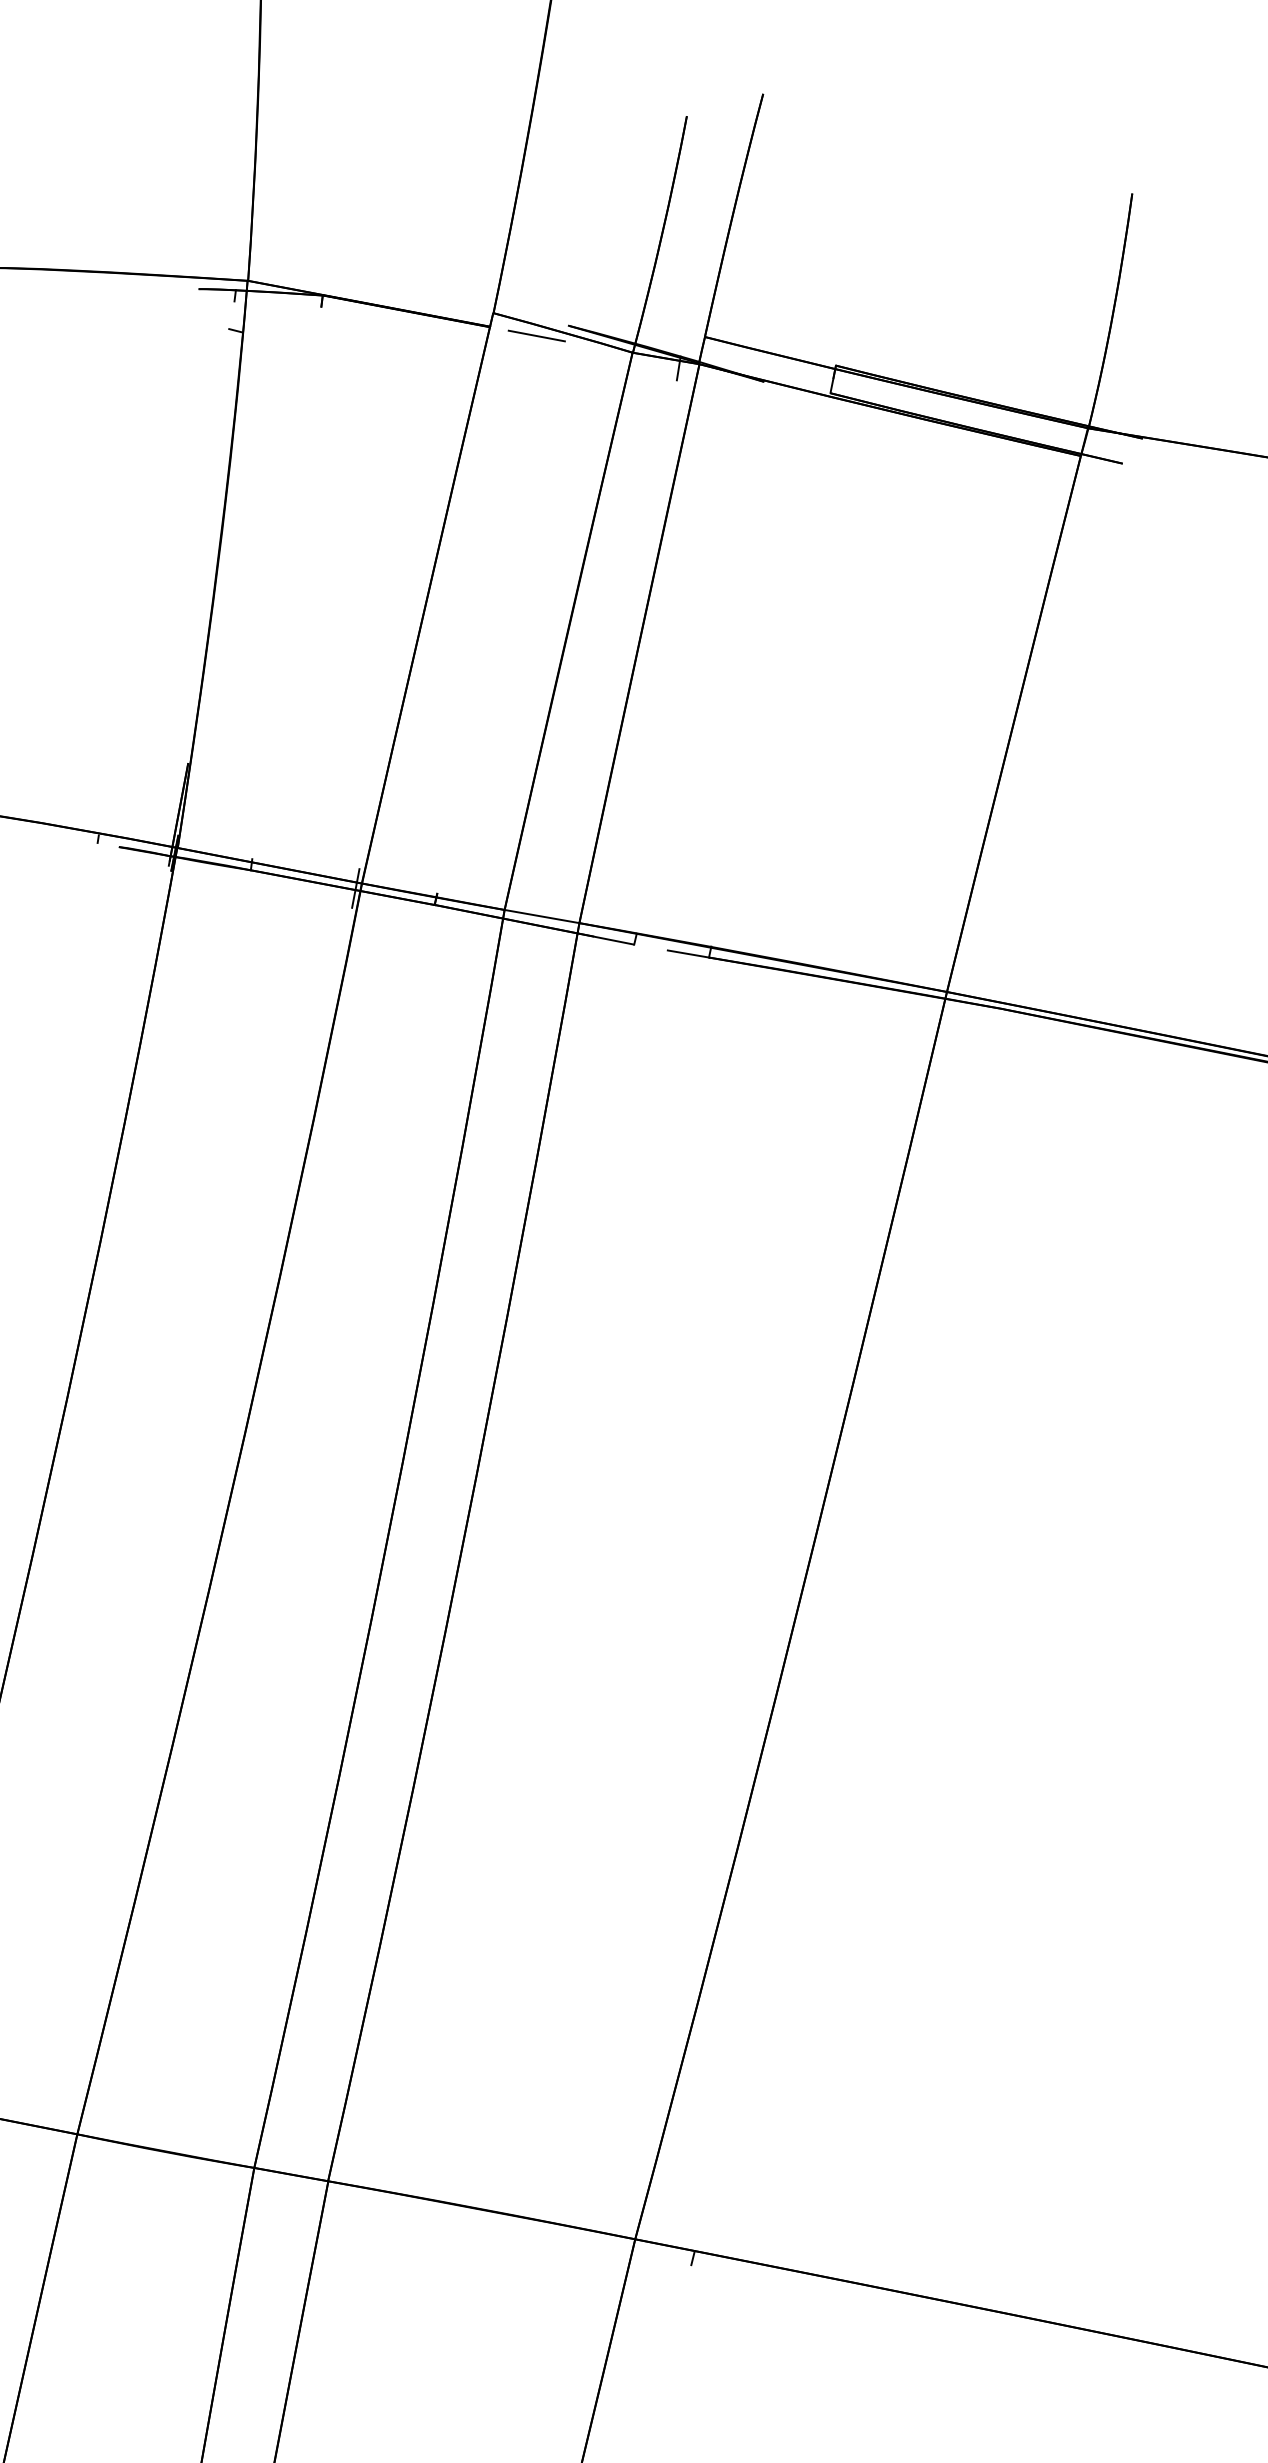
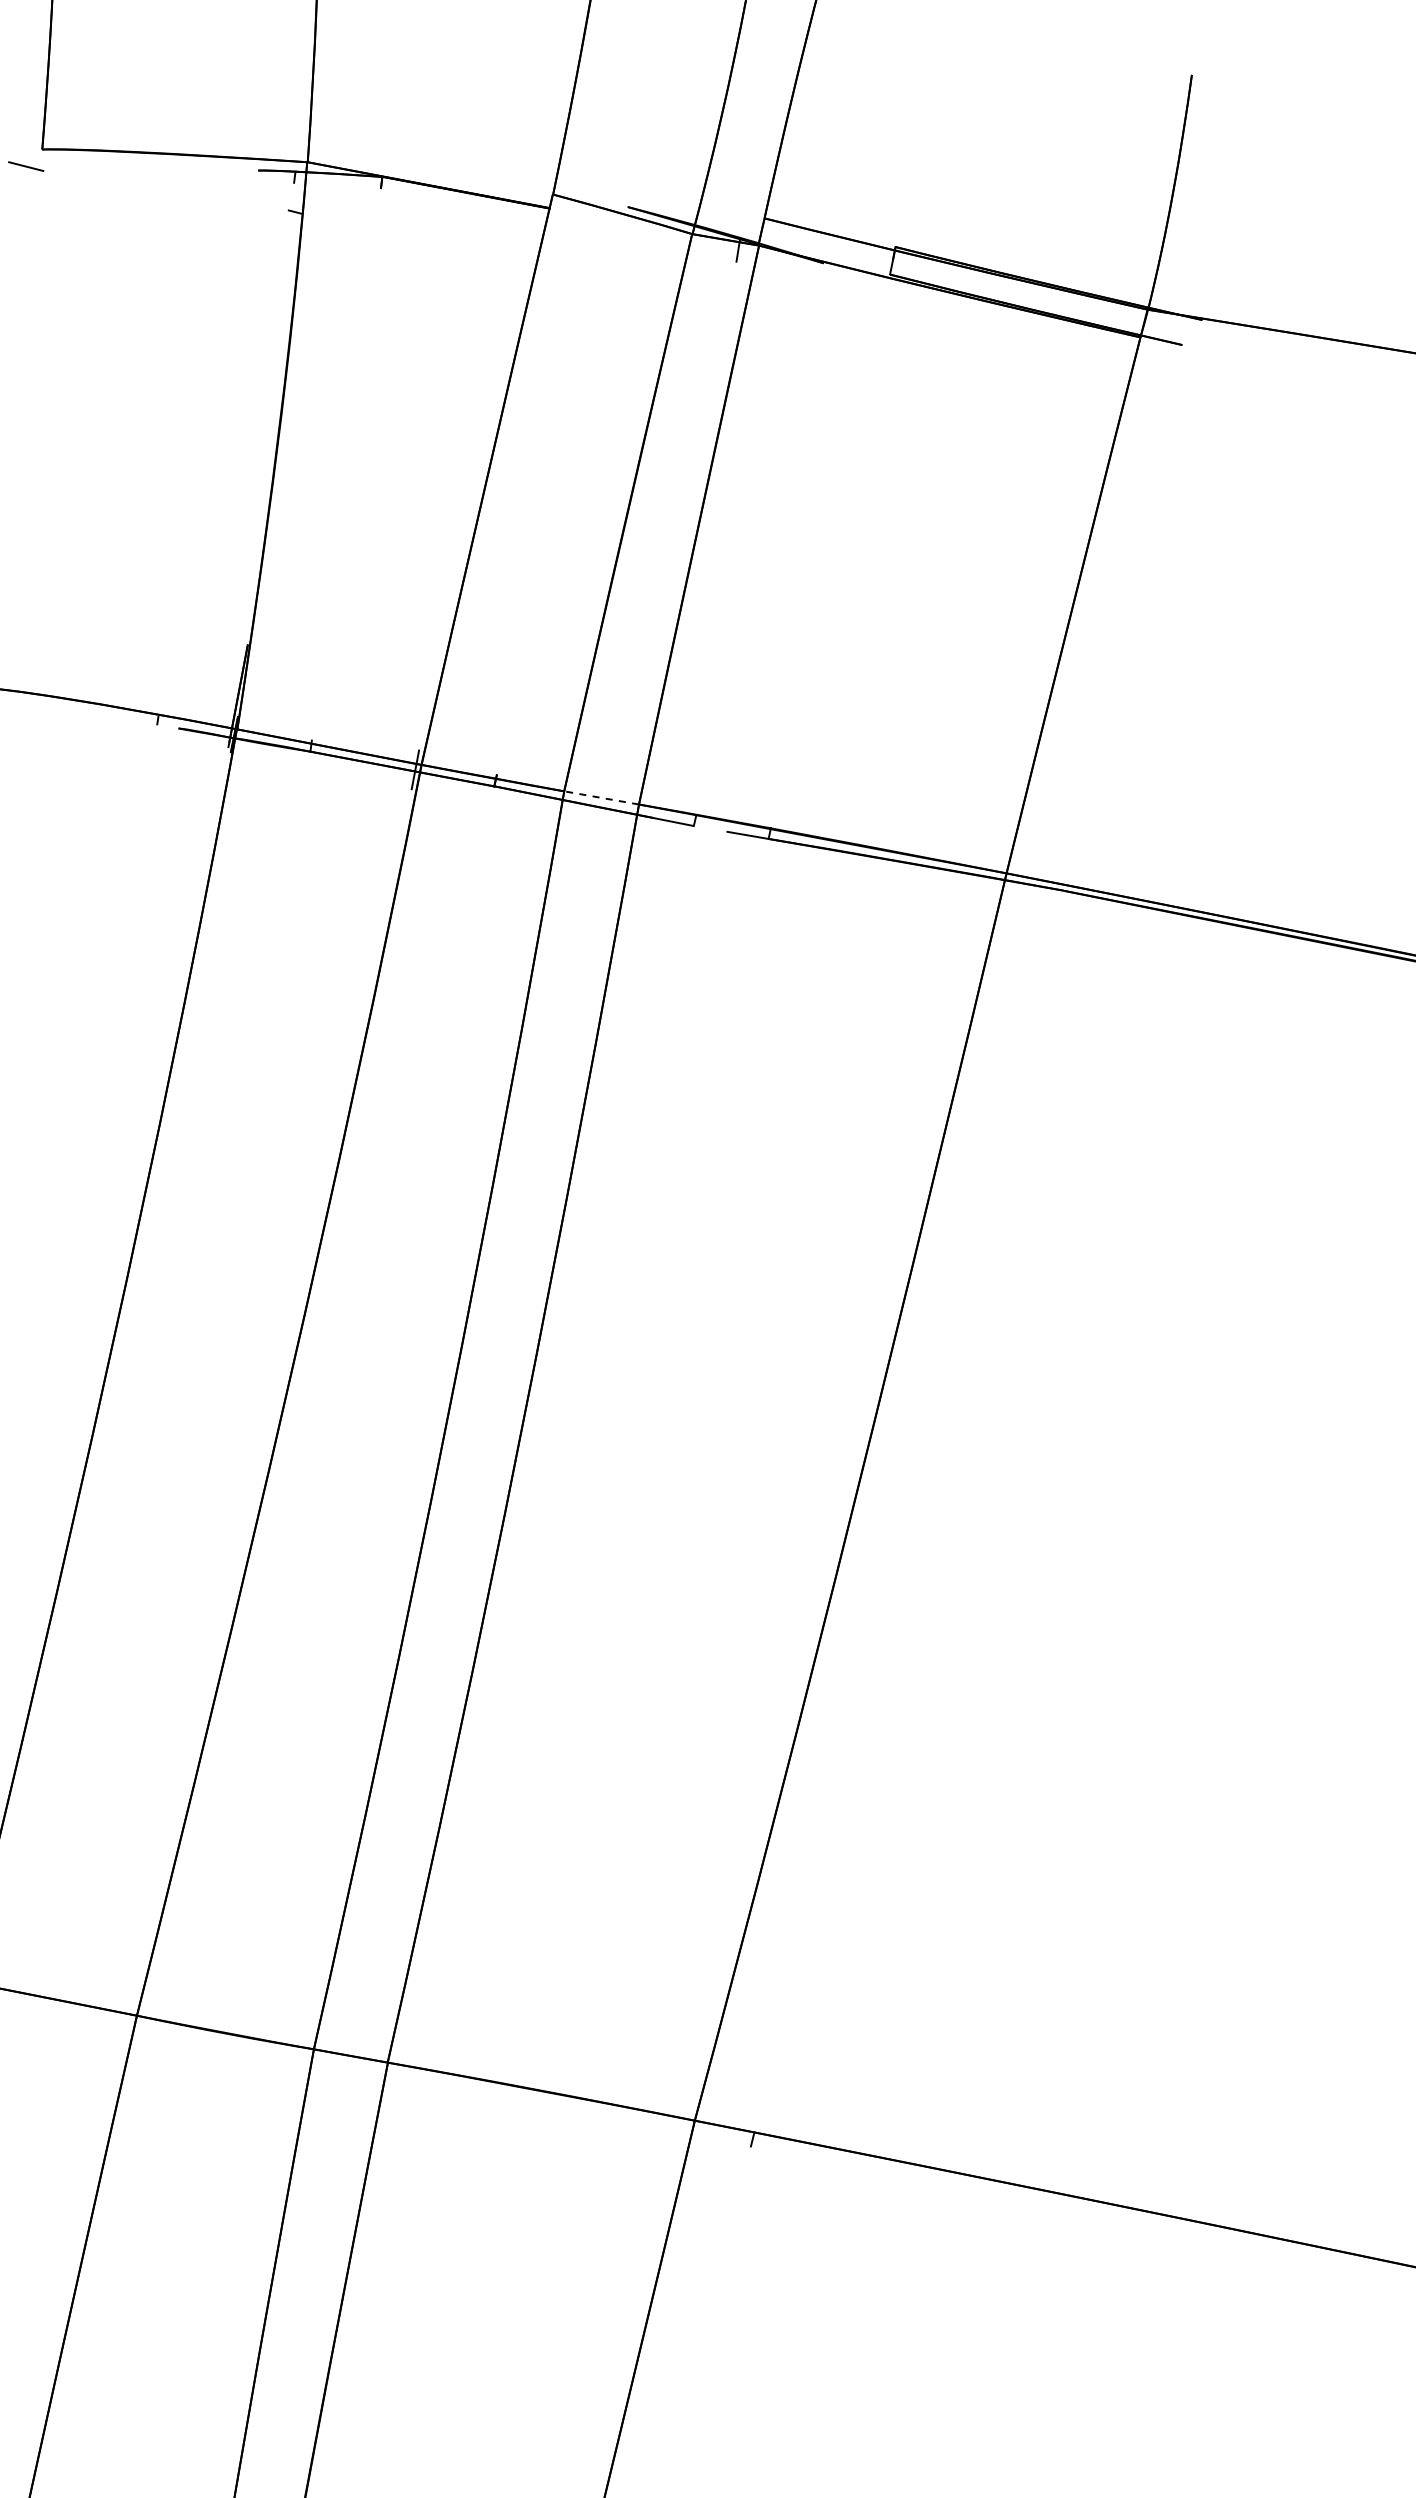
line: (536, 336) -> (596, 217), removed
line: (541, 916) -> (601, 797), solid -> dashed

